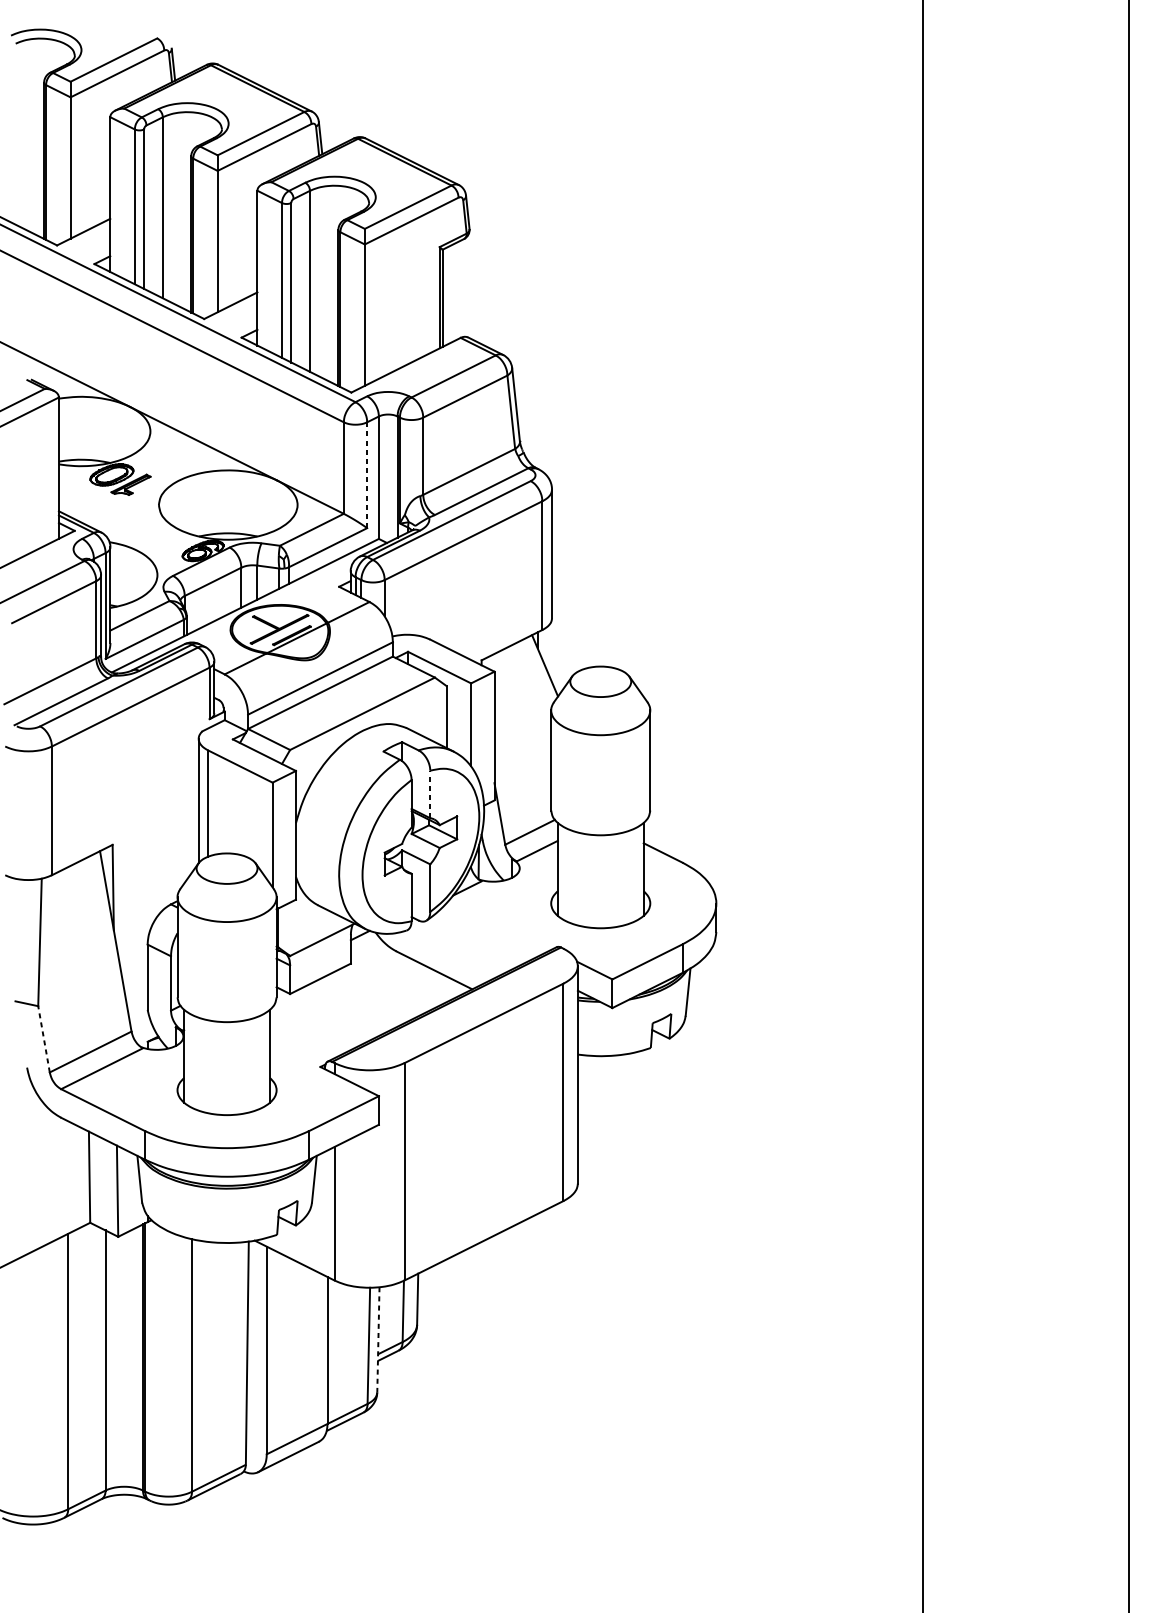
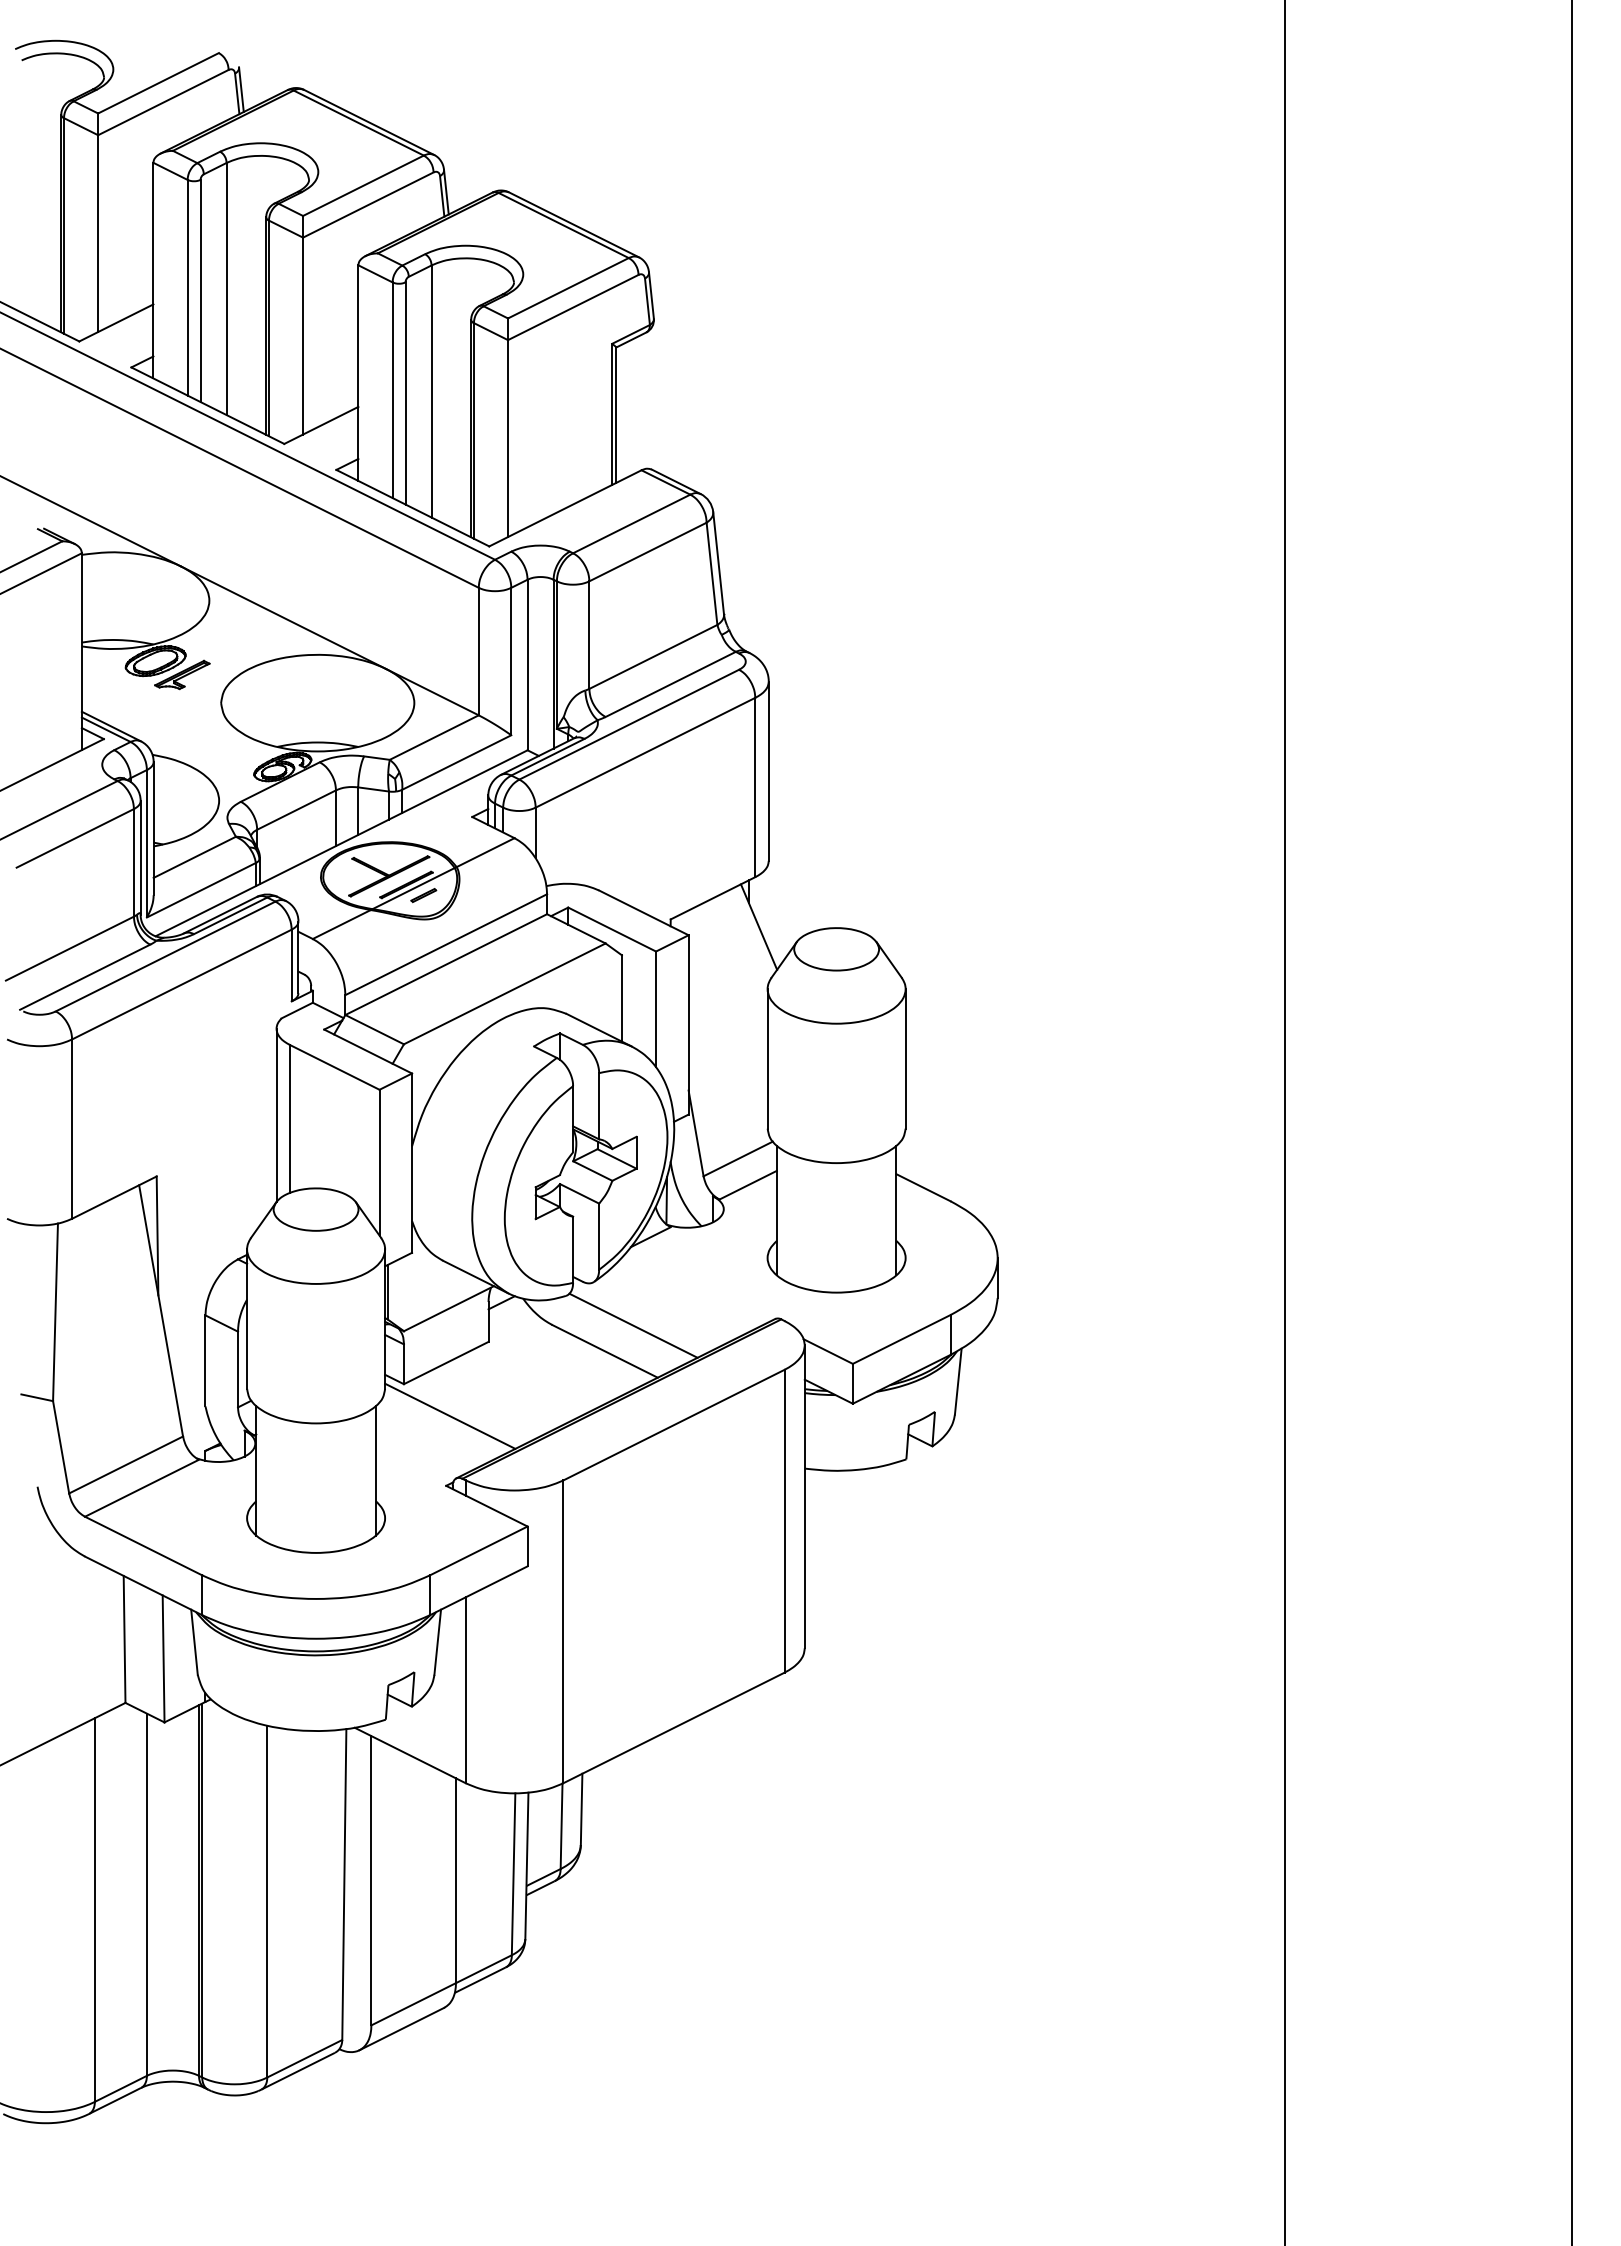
line: (367, 475) -> (511, 661), dashed -> solid
line: (304, 643) -> (423, 895), added
line: (430, 793) -> (599, 1105), dashed -> solid
line: (454, 951) -> (633, 1325), added
line: (323, 1016) -> (450, 1415), added
line: (44, 1039) -> (61, 1447), dashed -> solid
line: (378, 1340) -> (526, 1866), dashed -> solid

